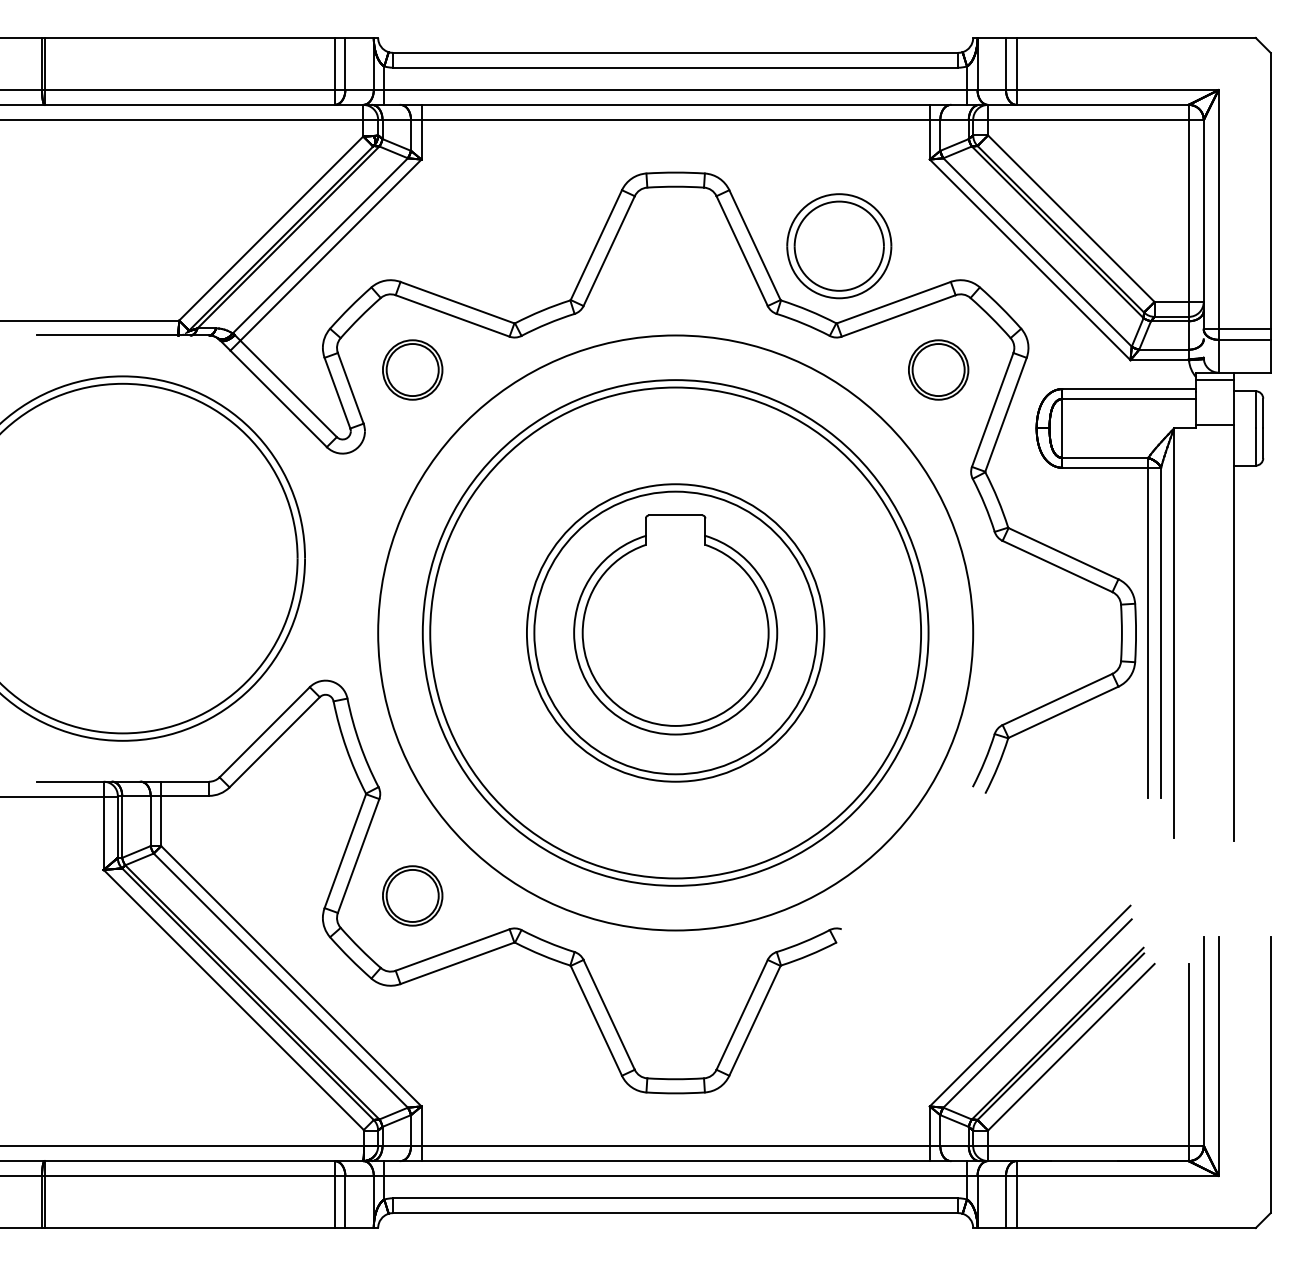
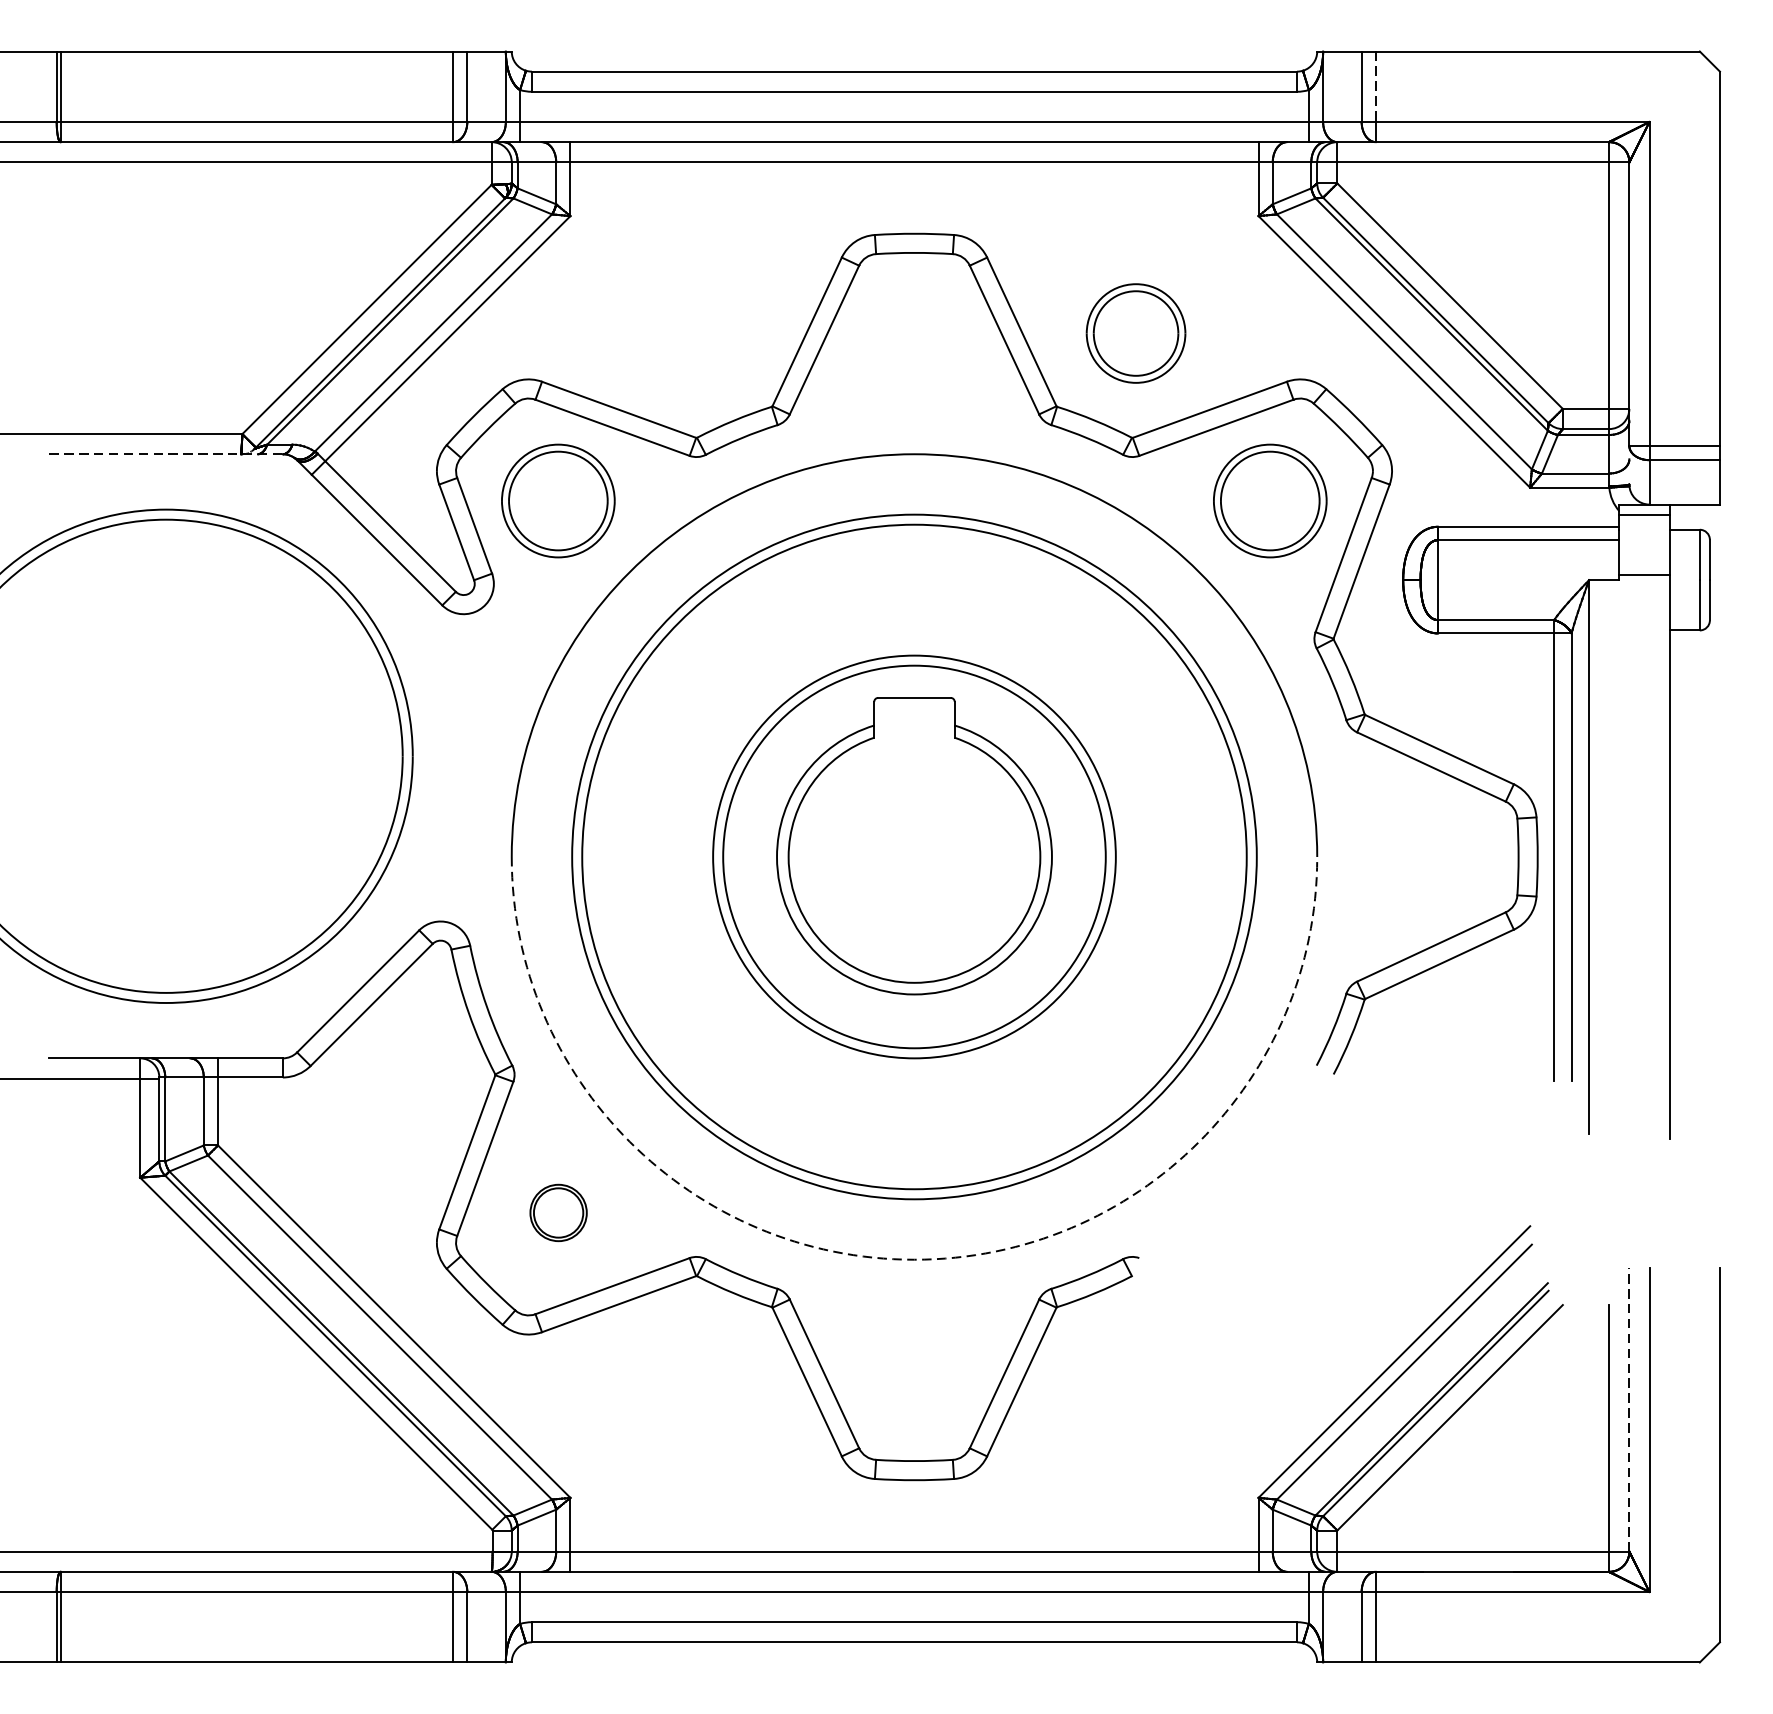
line: (1016, 64) -> (1375, 87), solid -> dashed
part: (839, 246) -> (1136, 333), size x0.7
line: (123, 335) -> (167, 454), solid -> dashed
part: (412, 369) -> (558, 500), size x1.4
part: (938, 369) -> (1270, 500), size x1.4
part: (412, 895) -> (558, 1212), size x0.7
arc: (675, 930) -> (914, 1259), solid -> dashed
line: (1203, 1041) -> (1629, 1409), solid -> dashed

